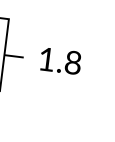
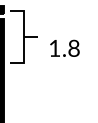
text: (60, 59) -> (64, 47), moved

